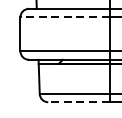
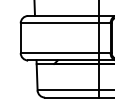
line: (64, 17) -> (59, 23), dashed -> solid
line: (78, 102) -> (71, 97), dashed -> solid

